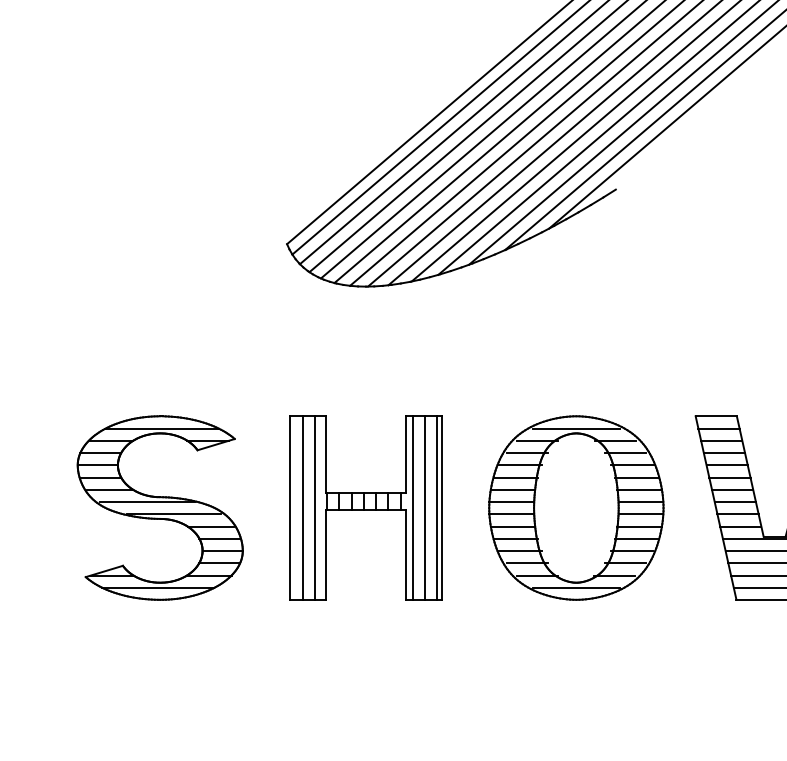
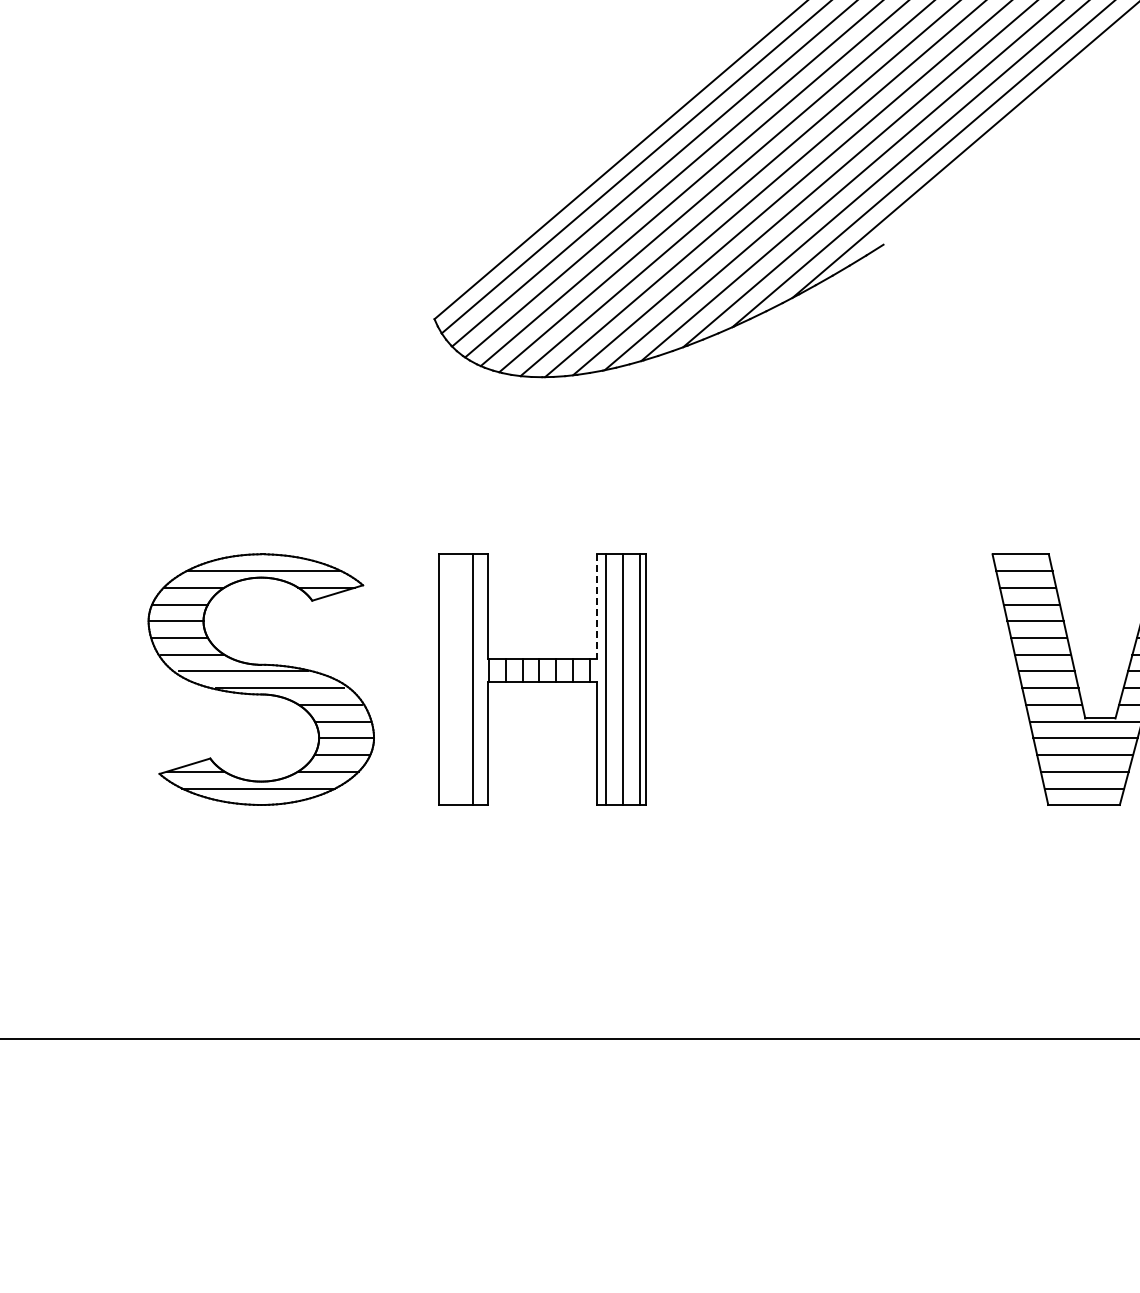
line: (405, 454) -> (596, 606), solid -> dashed
line: (302, 507) -> (455, 679), removed
part: (576, 507) -> (829, 679), removed

